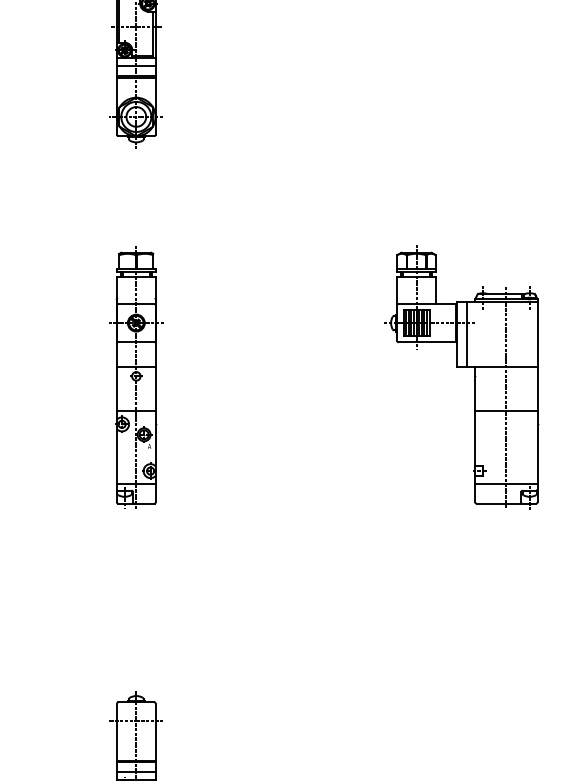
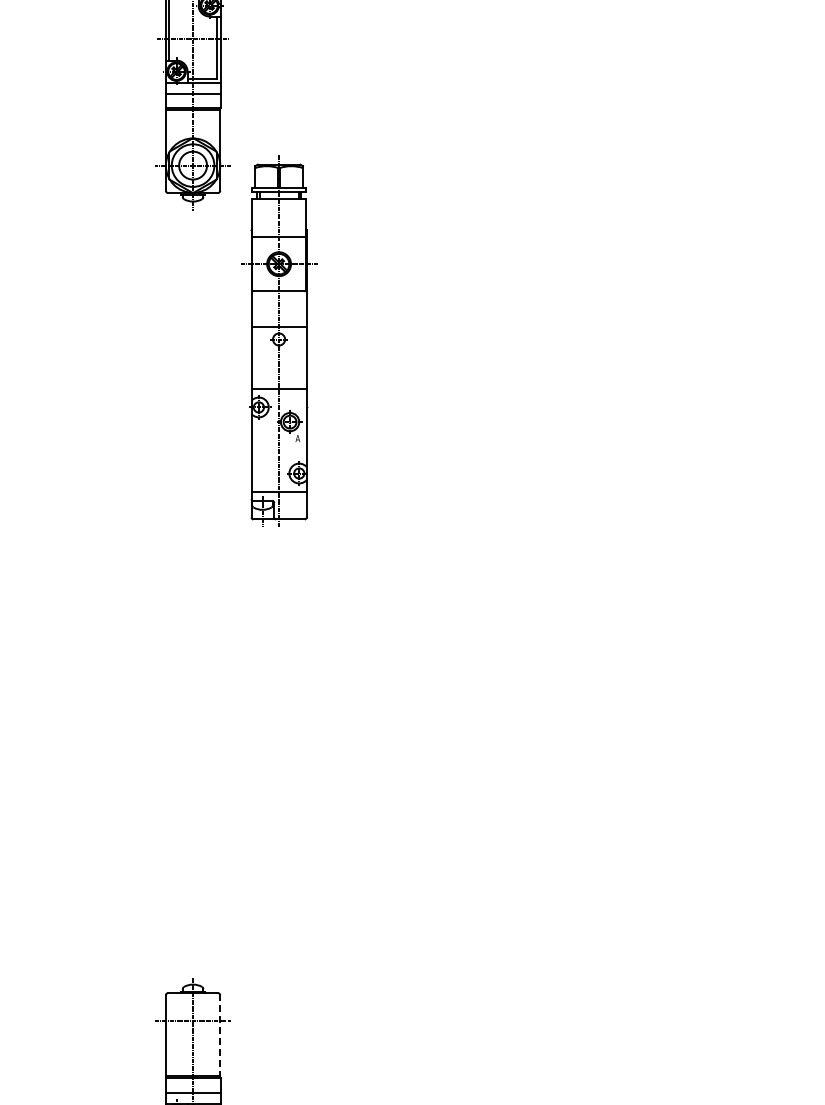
part: (461, 367) -> (652, 520), removed
part: (136, 377) -> (279, 340), moved
line: (155, 732) -> (220, 1036), solid -> dashed

